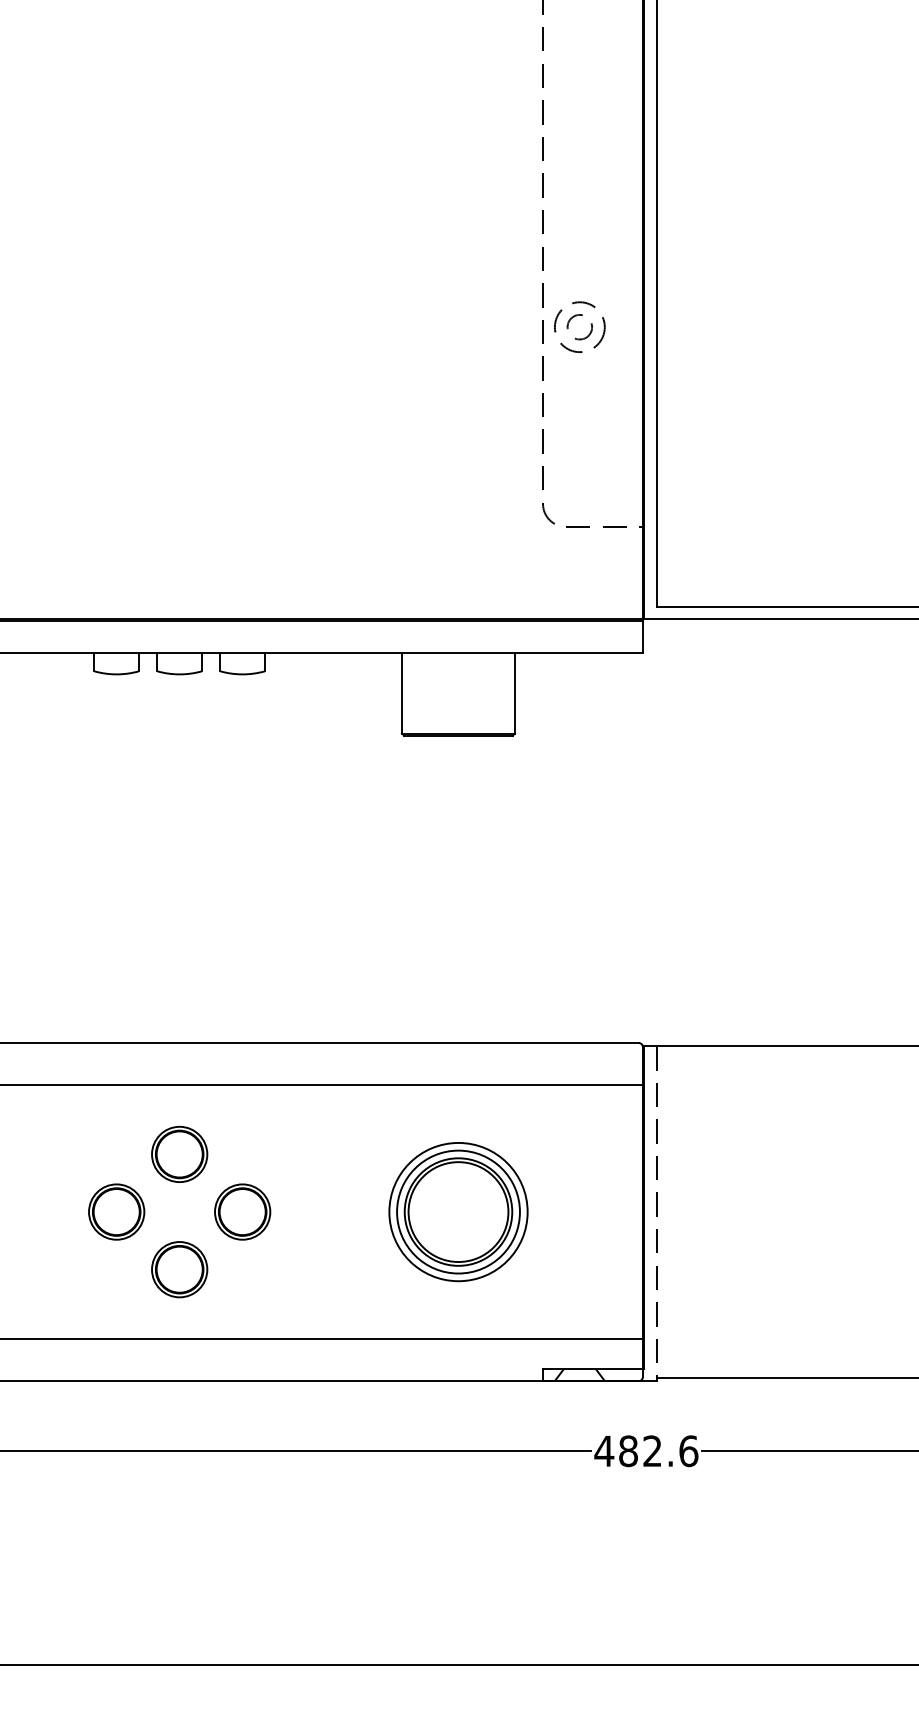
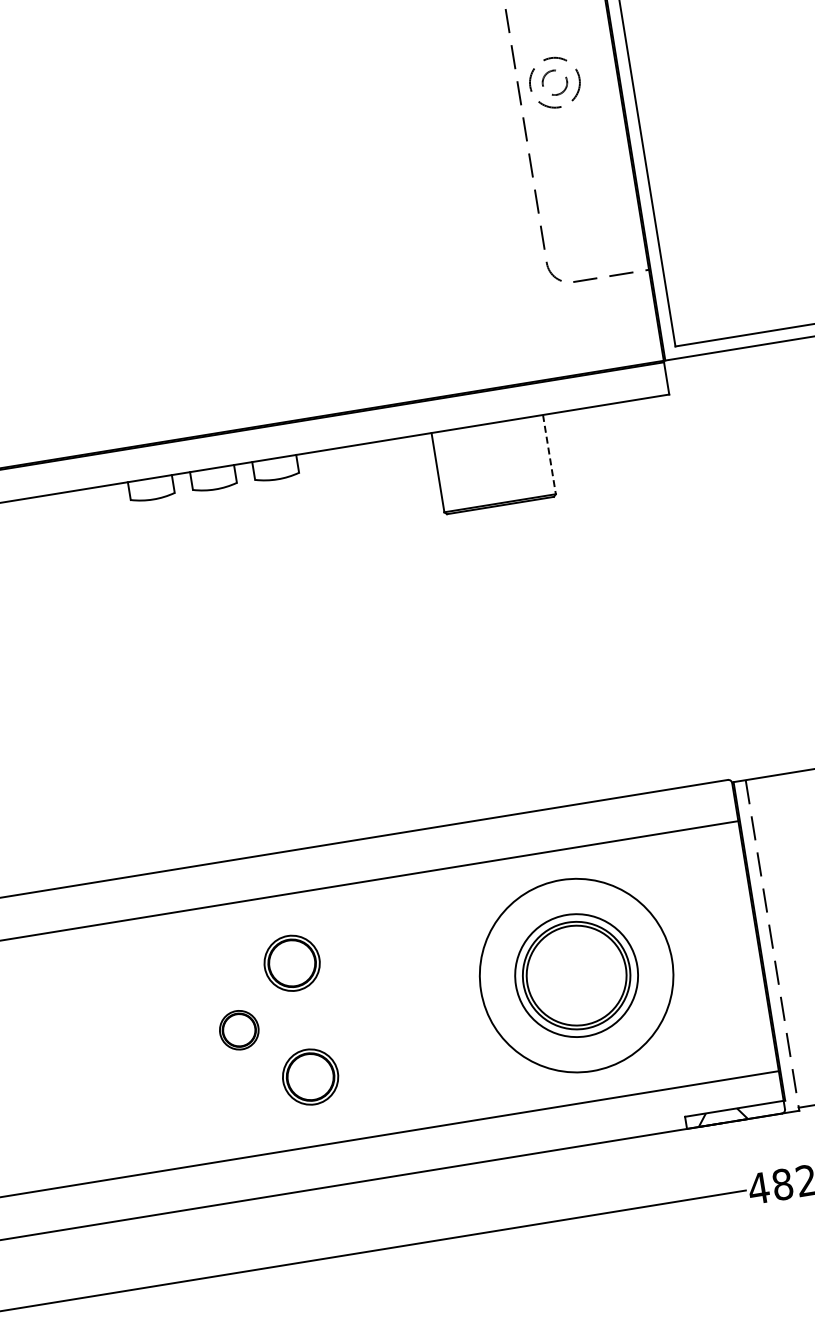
line: (514, 693) -> (548, 454), solid -> dashed
part: (116, 1211) -> (238, 1029), size x0.7
part: (242, 1211) -> (363, 1009), removed
circle: (458, 1211) -> (576, 975), size x1.4

